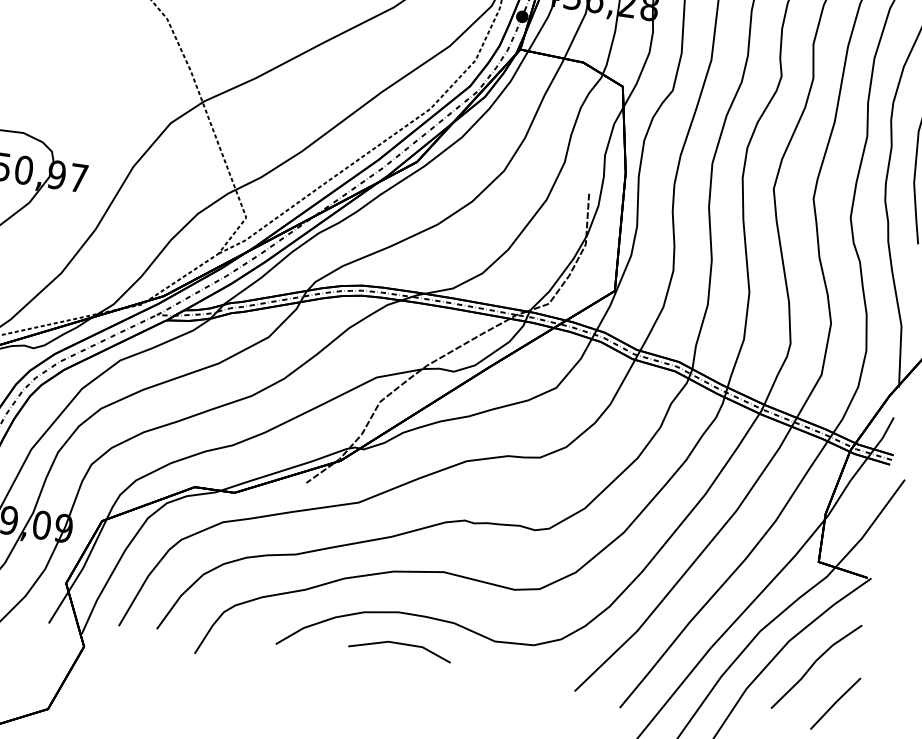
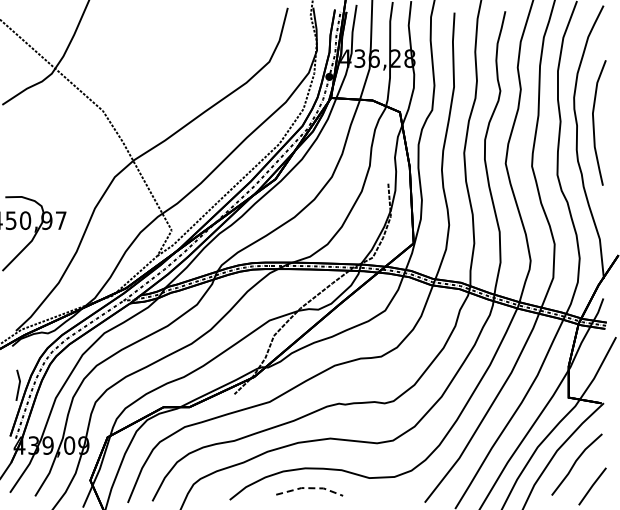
line: (402, 644) -> (310, 488), solid -> dashed

